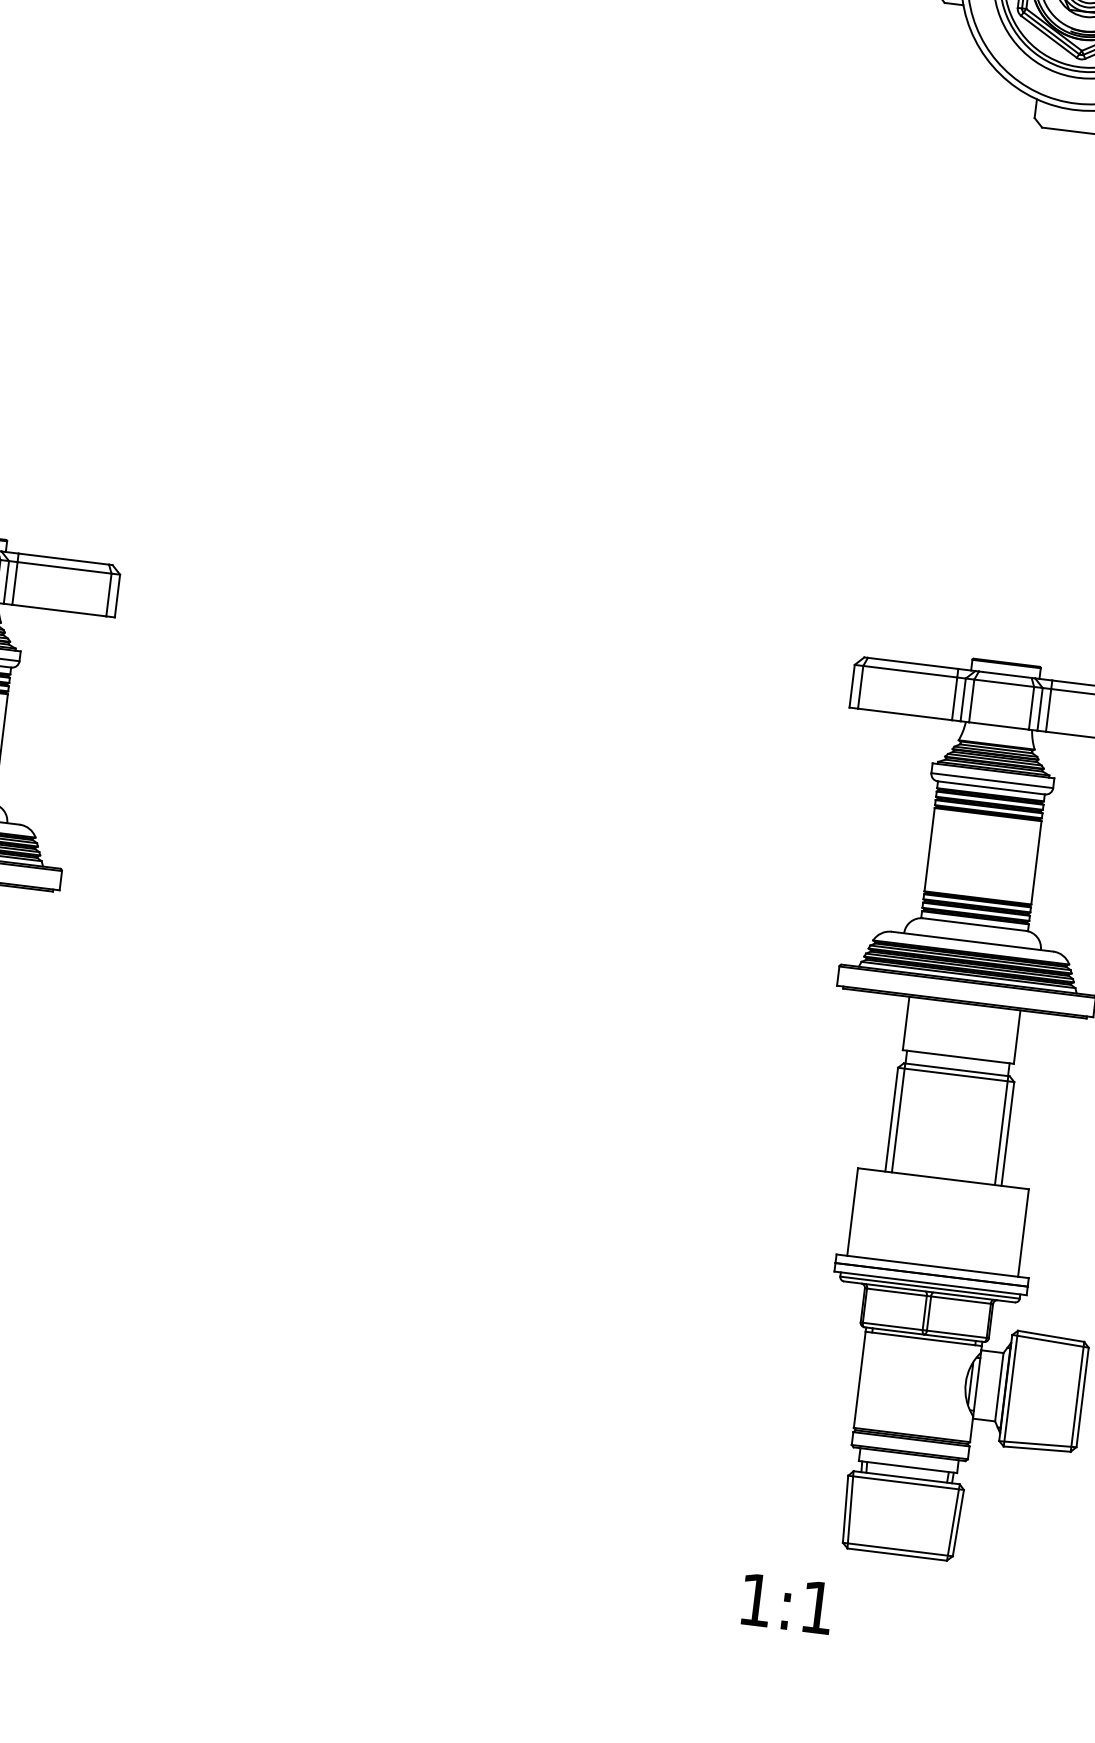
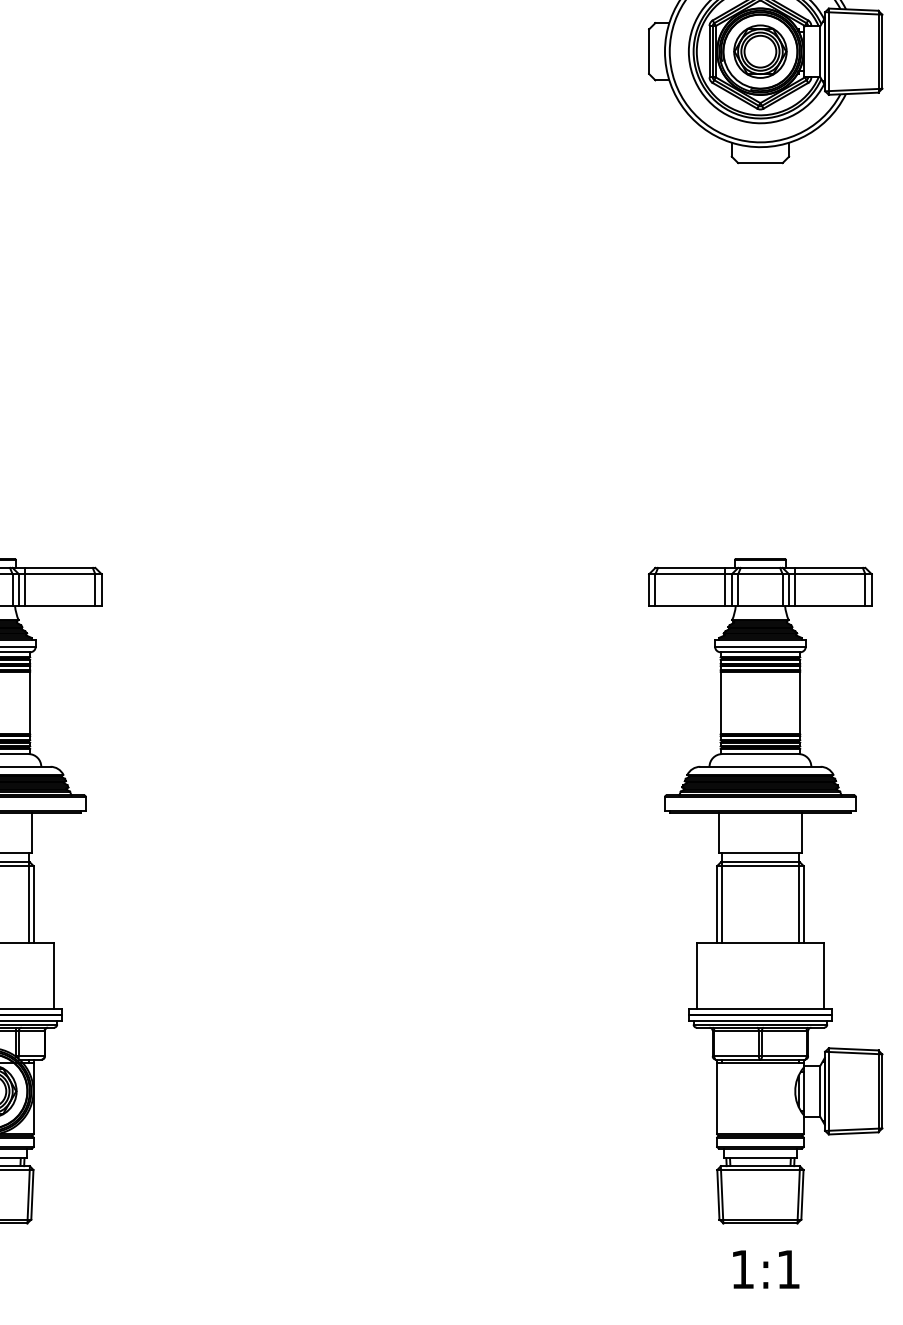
text: (787, 1603) -> (766, 1269), moved

